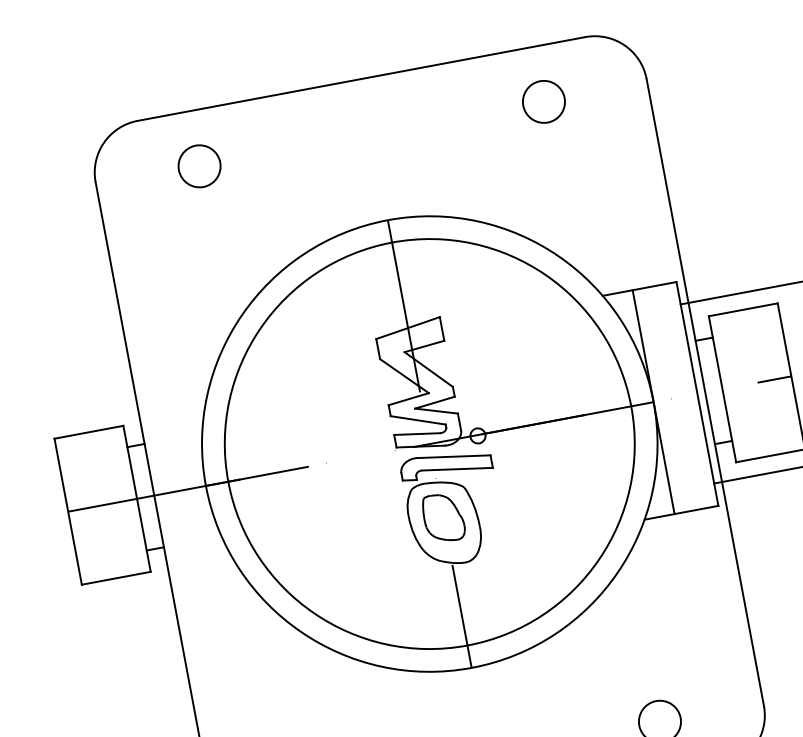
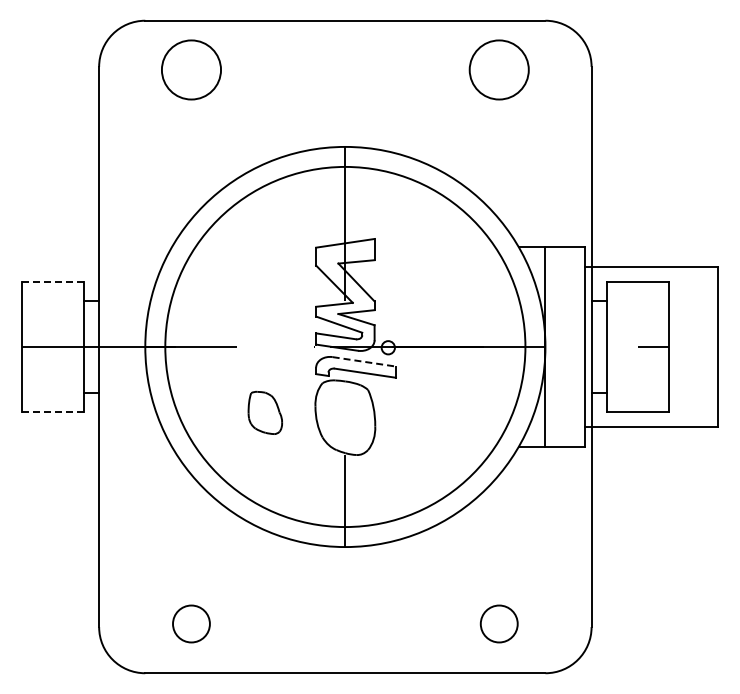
circle: (543, 101) -> (498, 69), size x1.6
circle: (199, 165) -> (191, 69), size x1.6
line: (88, 432) -> (52, 281), solid -> dashed
line: (454, 456) -> (364, 361), solid -> dashed
part: (442, 517) -> (264, 412), moved
line: (115, 578) -> (52, 412), solid -> dashed

